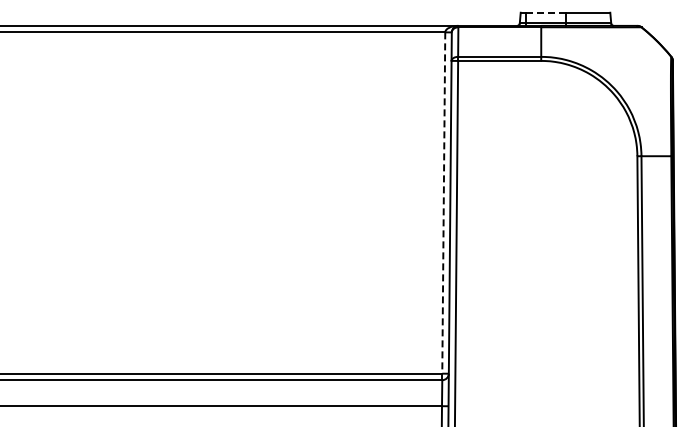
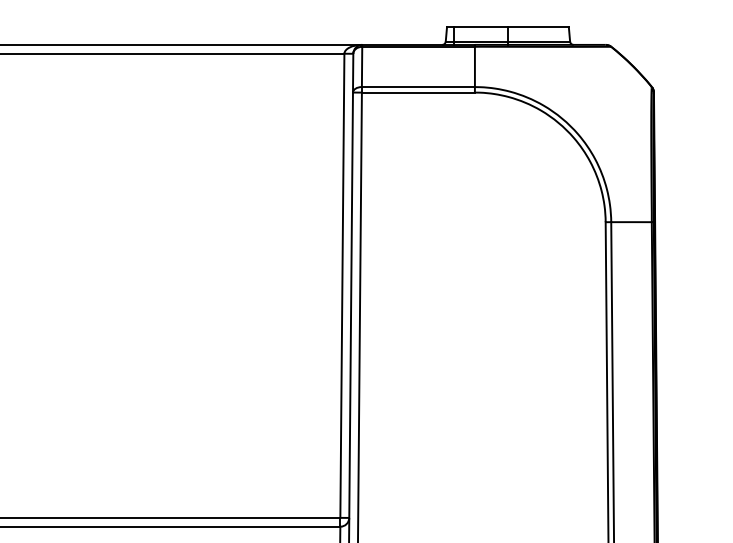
line: (545, 12) -> (480, 26), dashed -> solid
line: (443, 203) -> (342, 286), dashed -> solid

